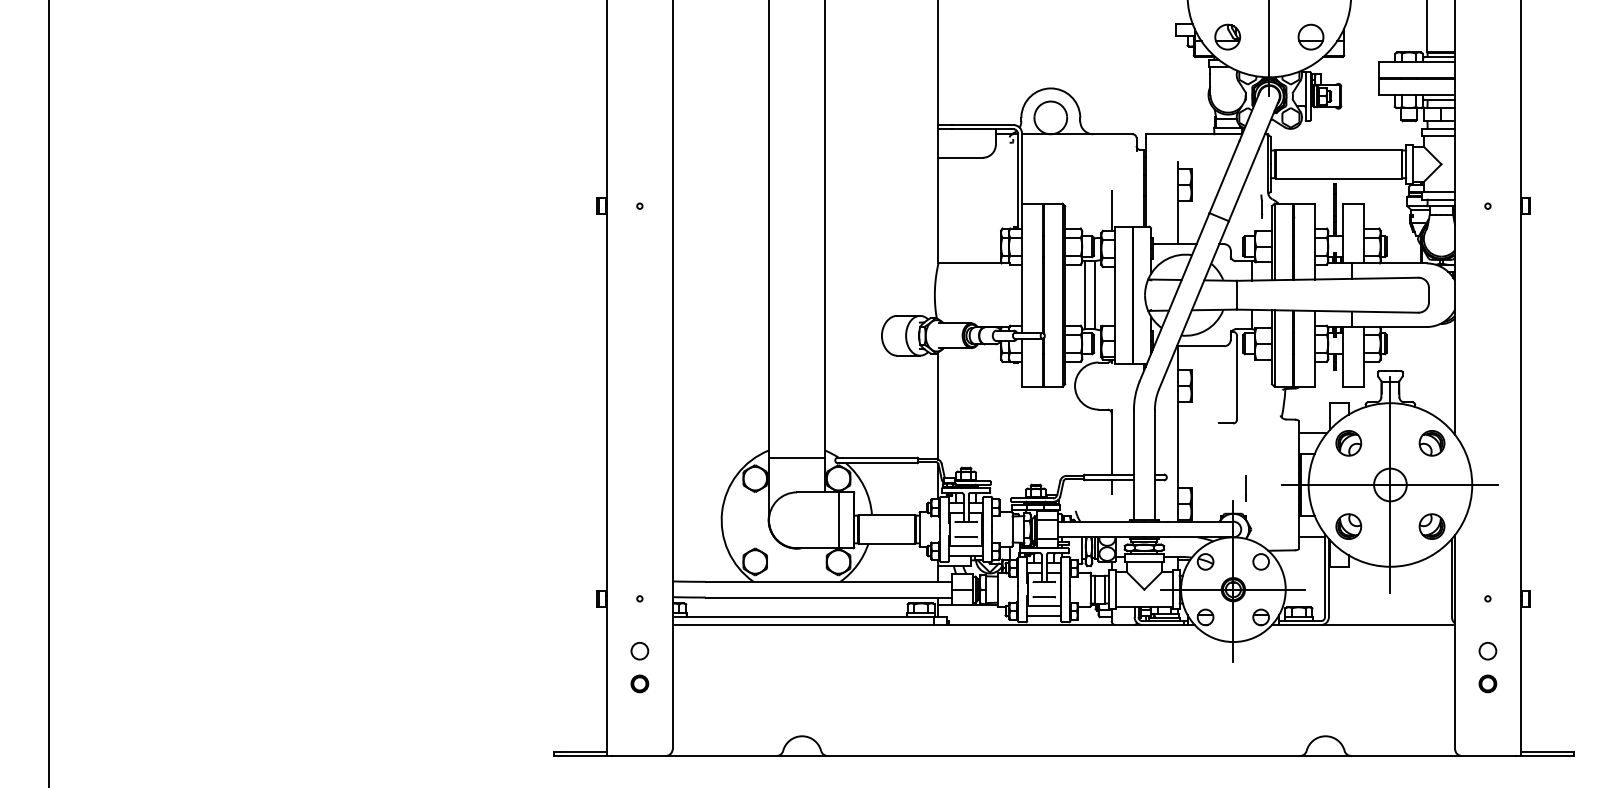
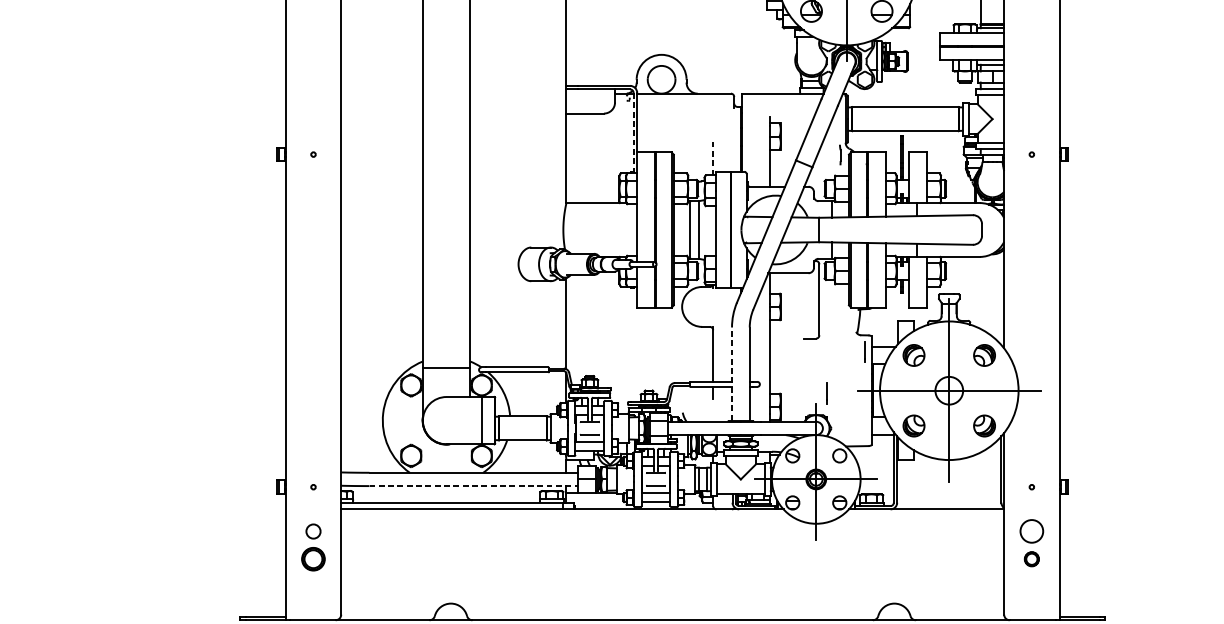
line: (1017, 181) -> (633, 133), solid -> dashed
line: (1111, 210) -> (713, 158), solid -> dashed
line: (1289, 439) -> (863, 352), added
line: (1133, 465) -> (731, 374), solid -> dashed
line: (829, 597) -> (474, 486), solid -> dashed
circle: (1487, 651) -> (1031, 531), size x1.6
part: (639, 683) -> (313, 558), size x1.6

